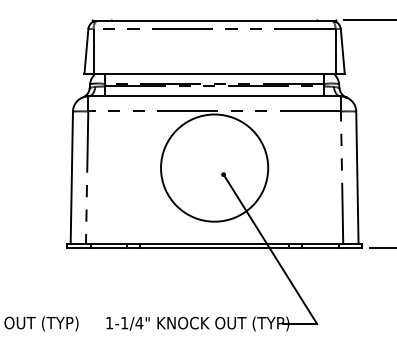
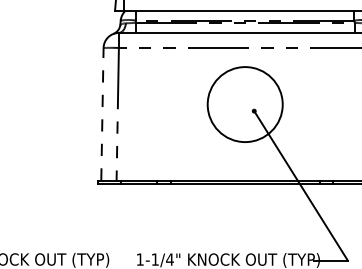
circle: (214, 167) -> (245, 103), size x0.7
line: (71, 177) -> (102, 113), solid -> dashed

